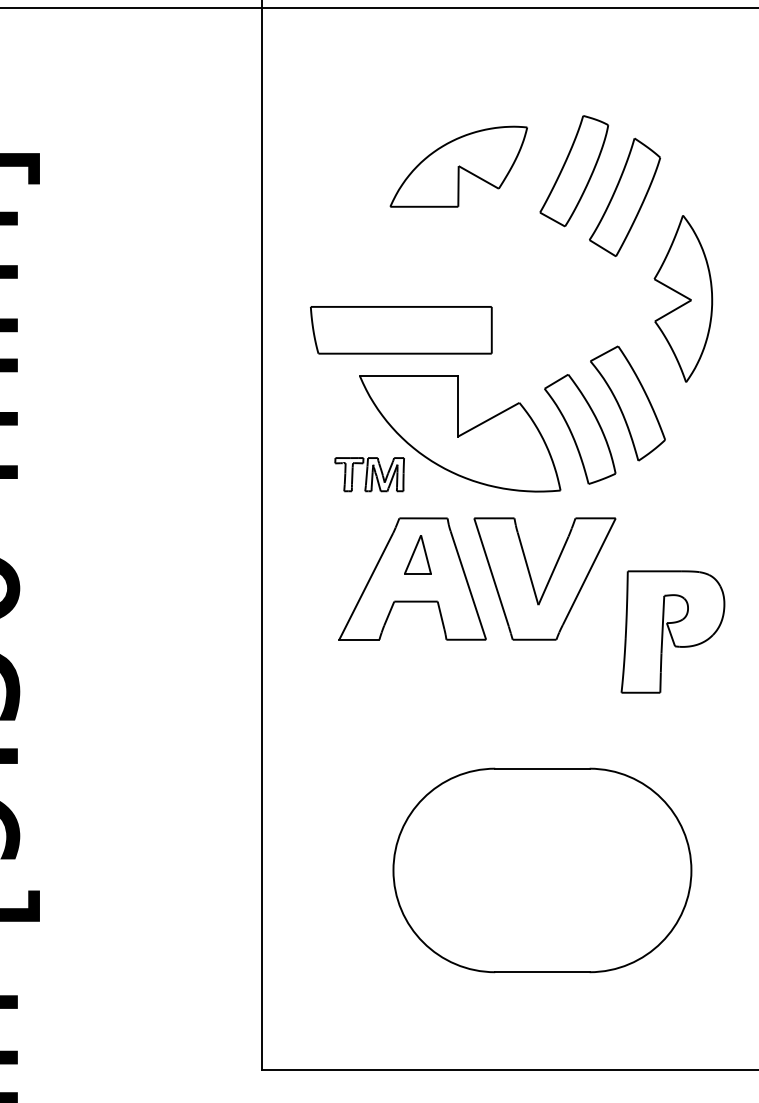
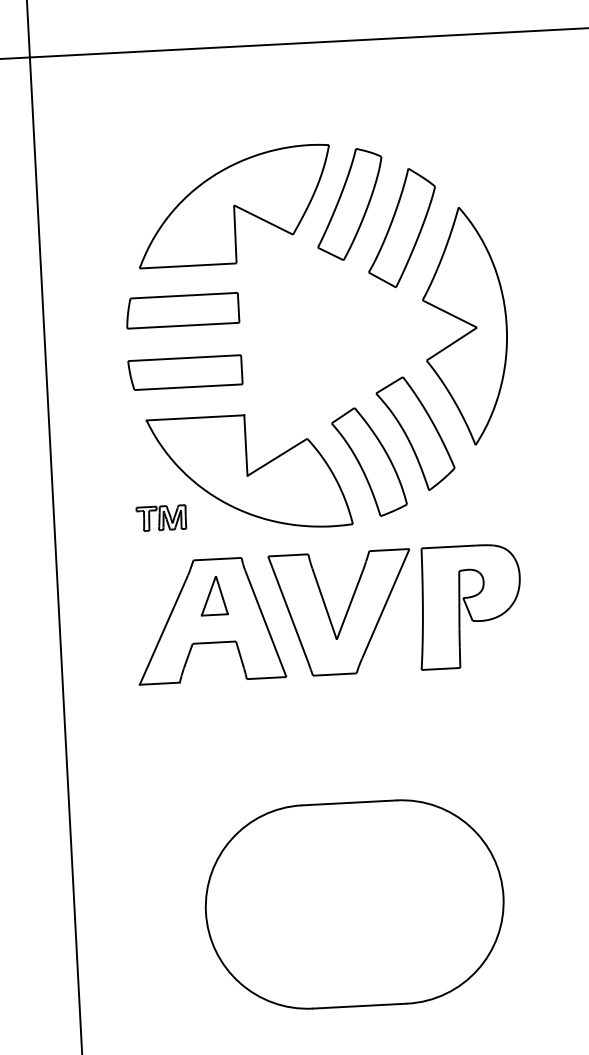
part: (458, 166) -> (234, 205), size x1.43
part: (401, 268) -> (182, 310), added
part: (683, 298) -> (465, 325), size x1.43
part: (400, 330) -> (184, 372), size x0.62
part: (369, 474) -> (161, 518), size x0.71
part: (672, 631) -> (469, 606), moved

